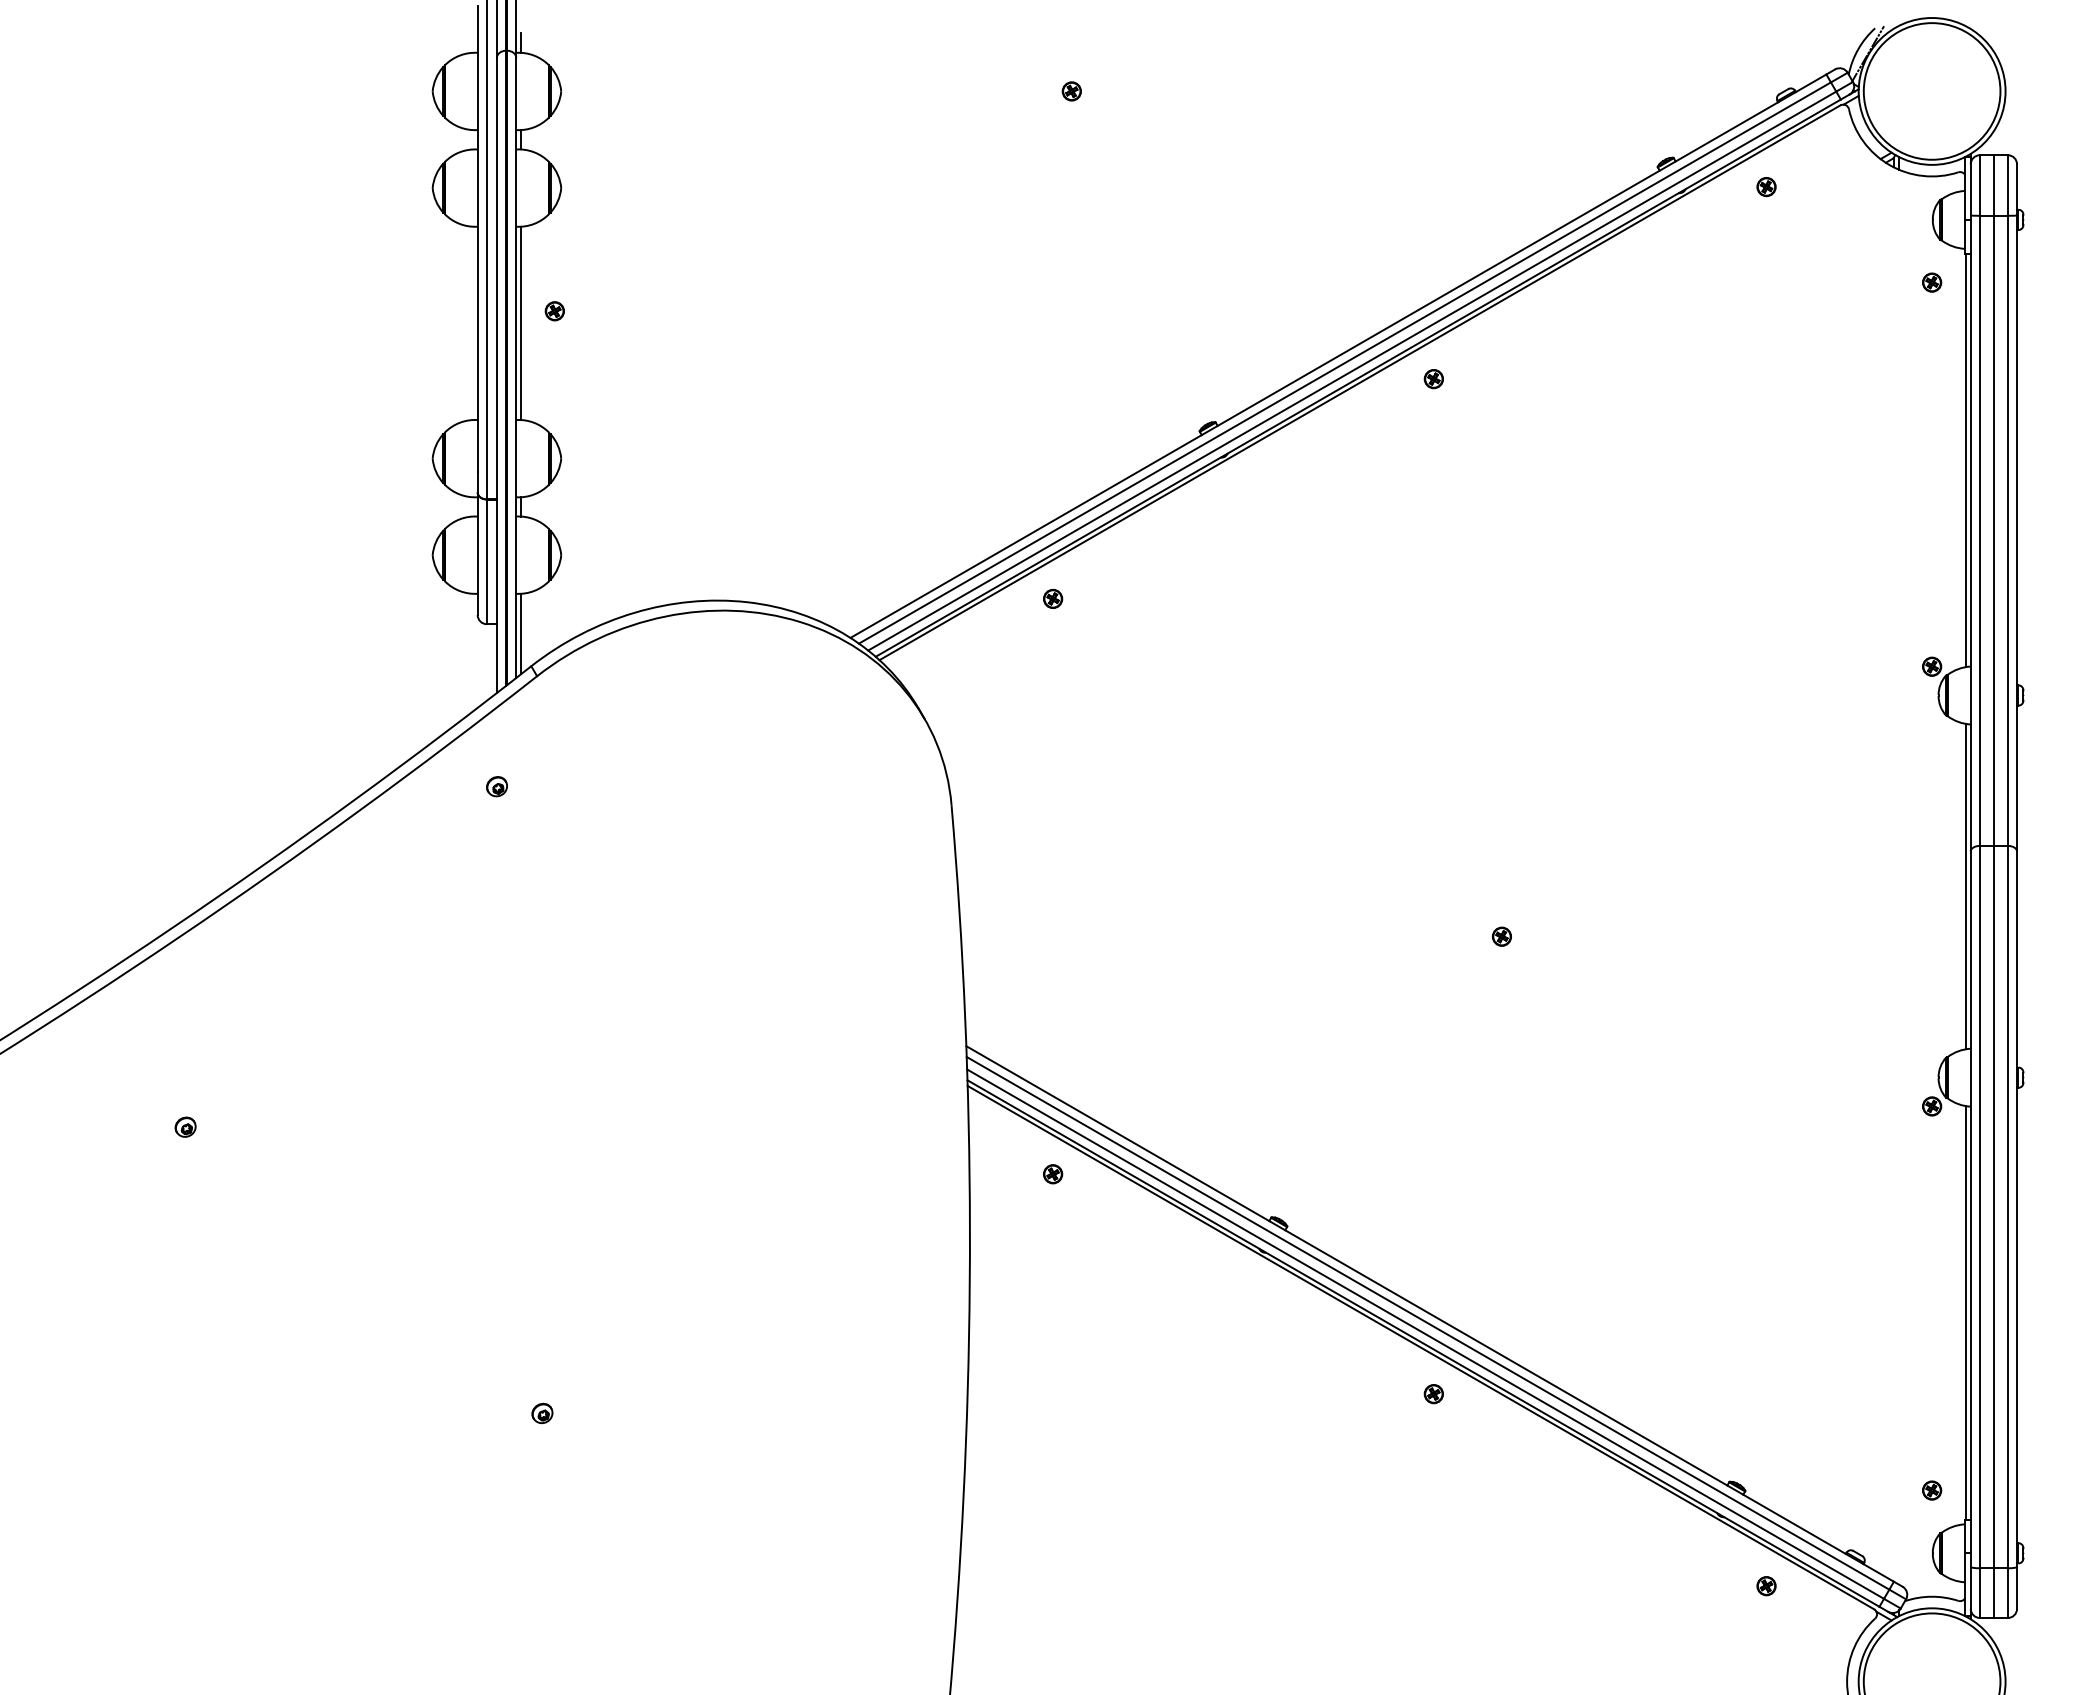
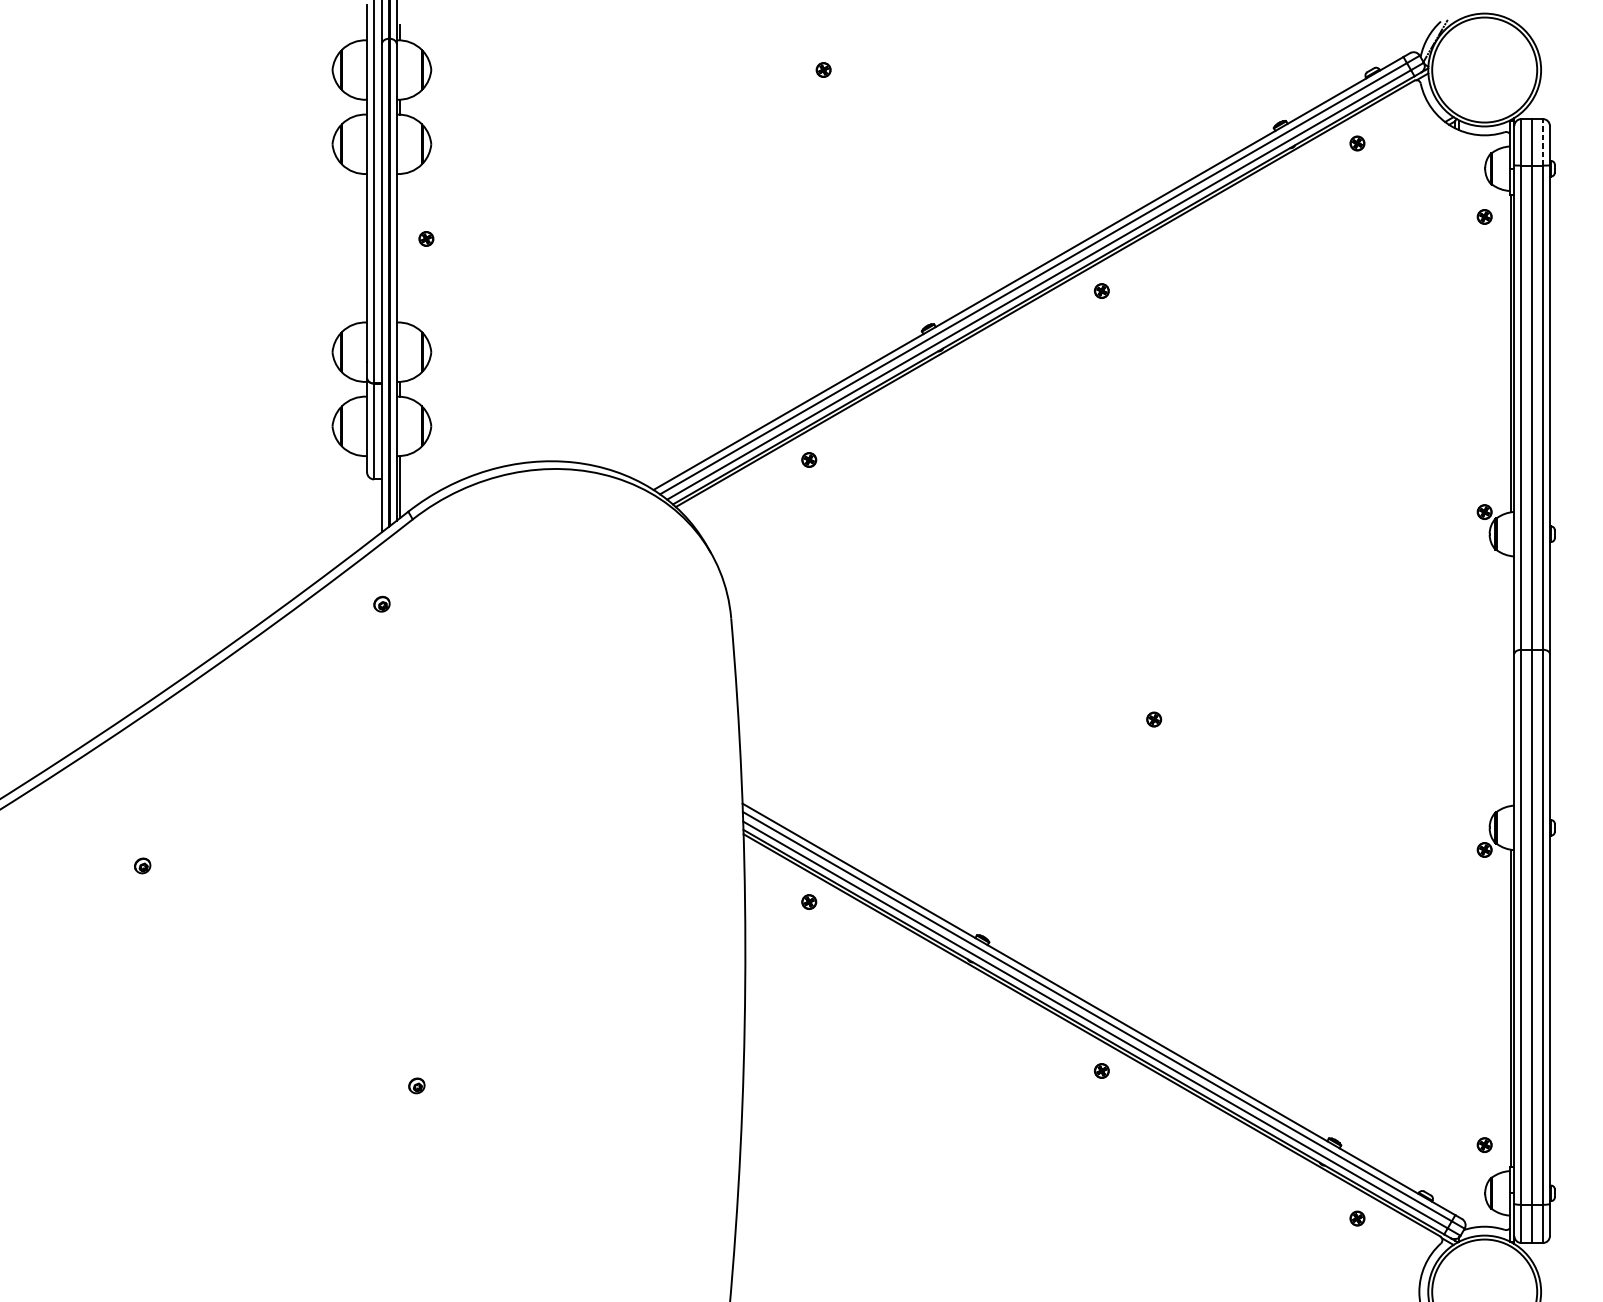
line: (2007, 185) -> (1542, 142), solid -> dashed
line: (521, 323) -> (400, 248), removed
line: (1965, 886) -> (1510, 680), removed

